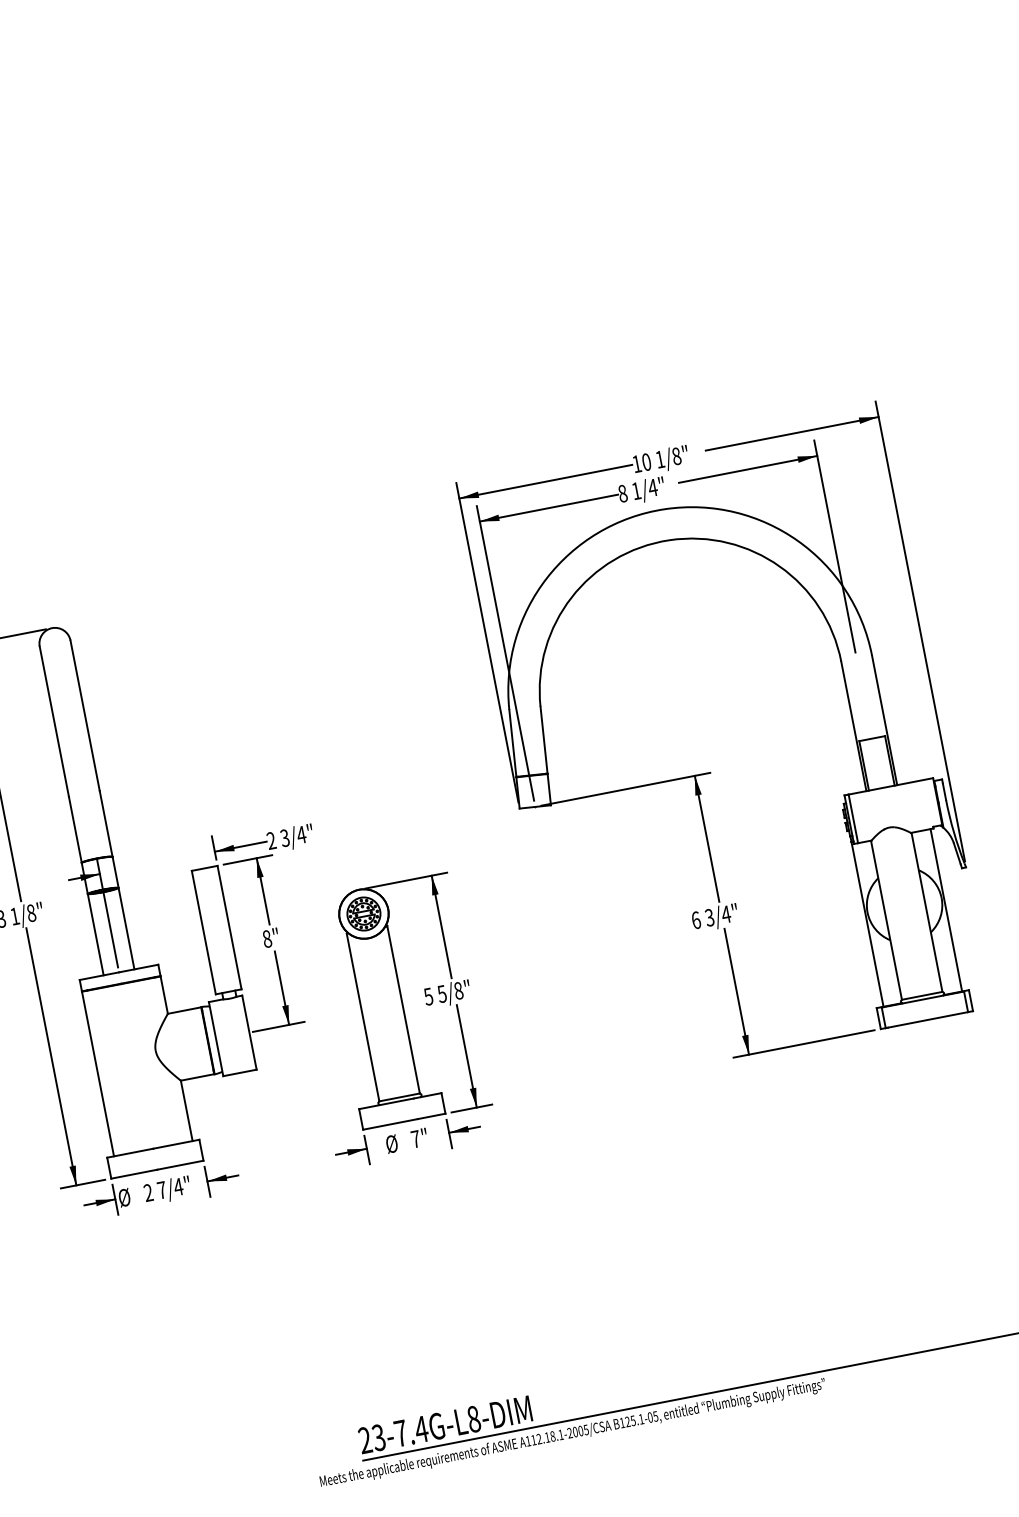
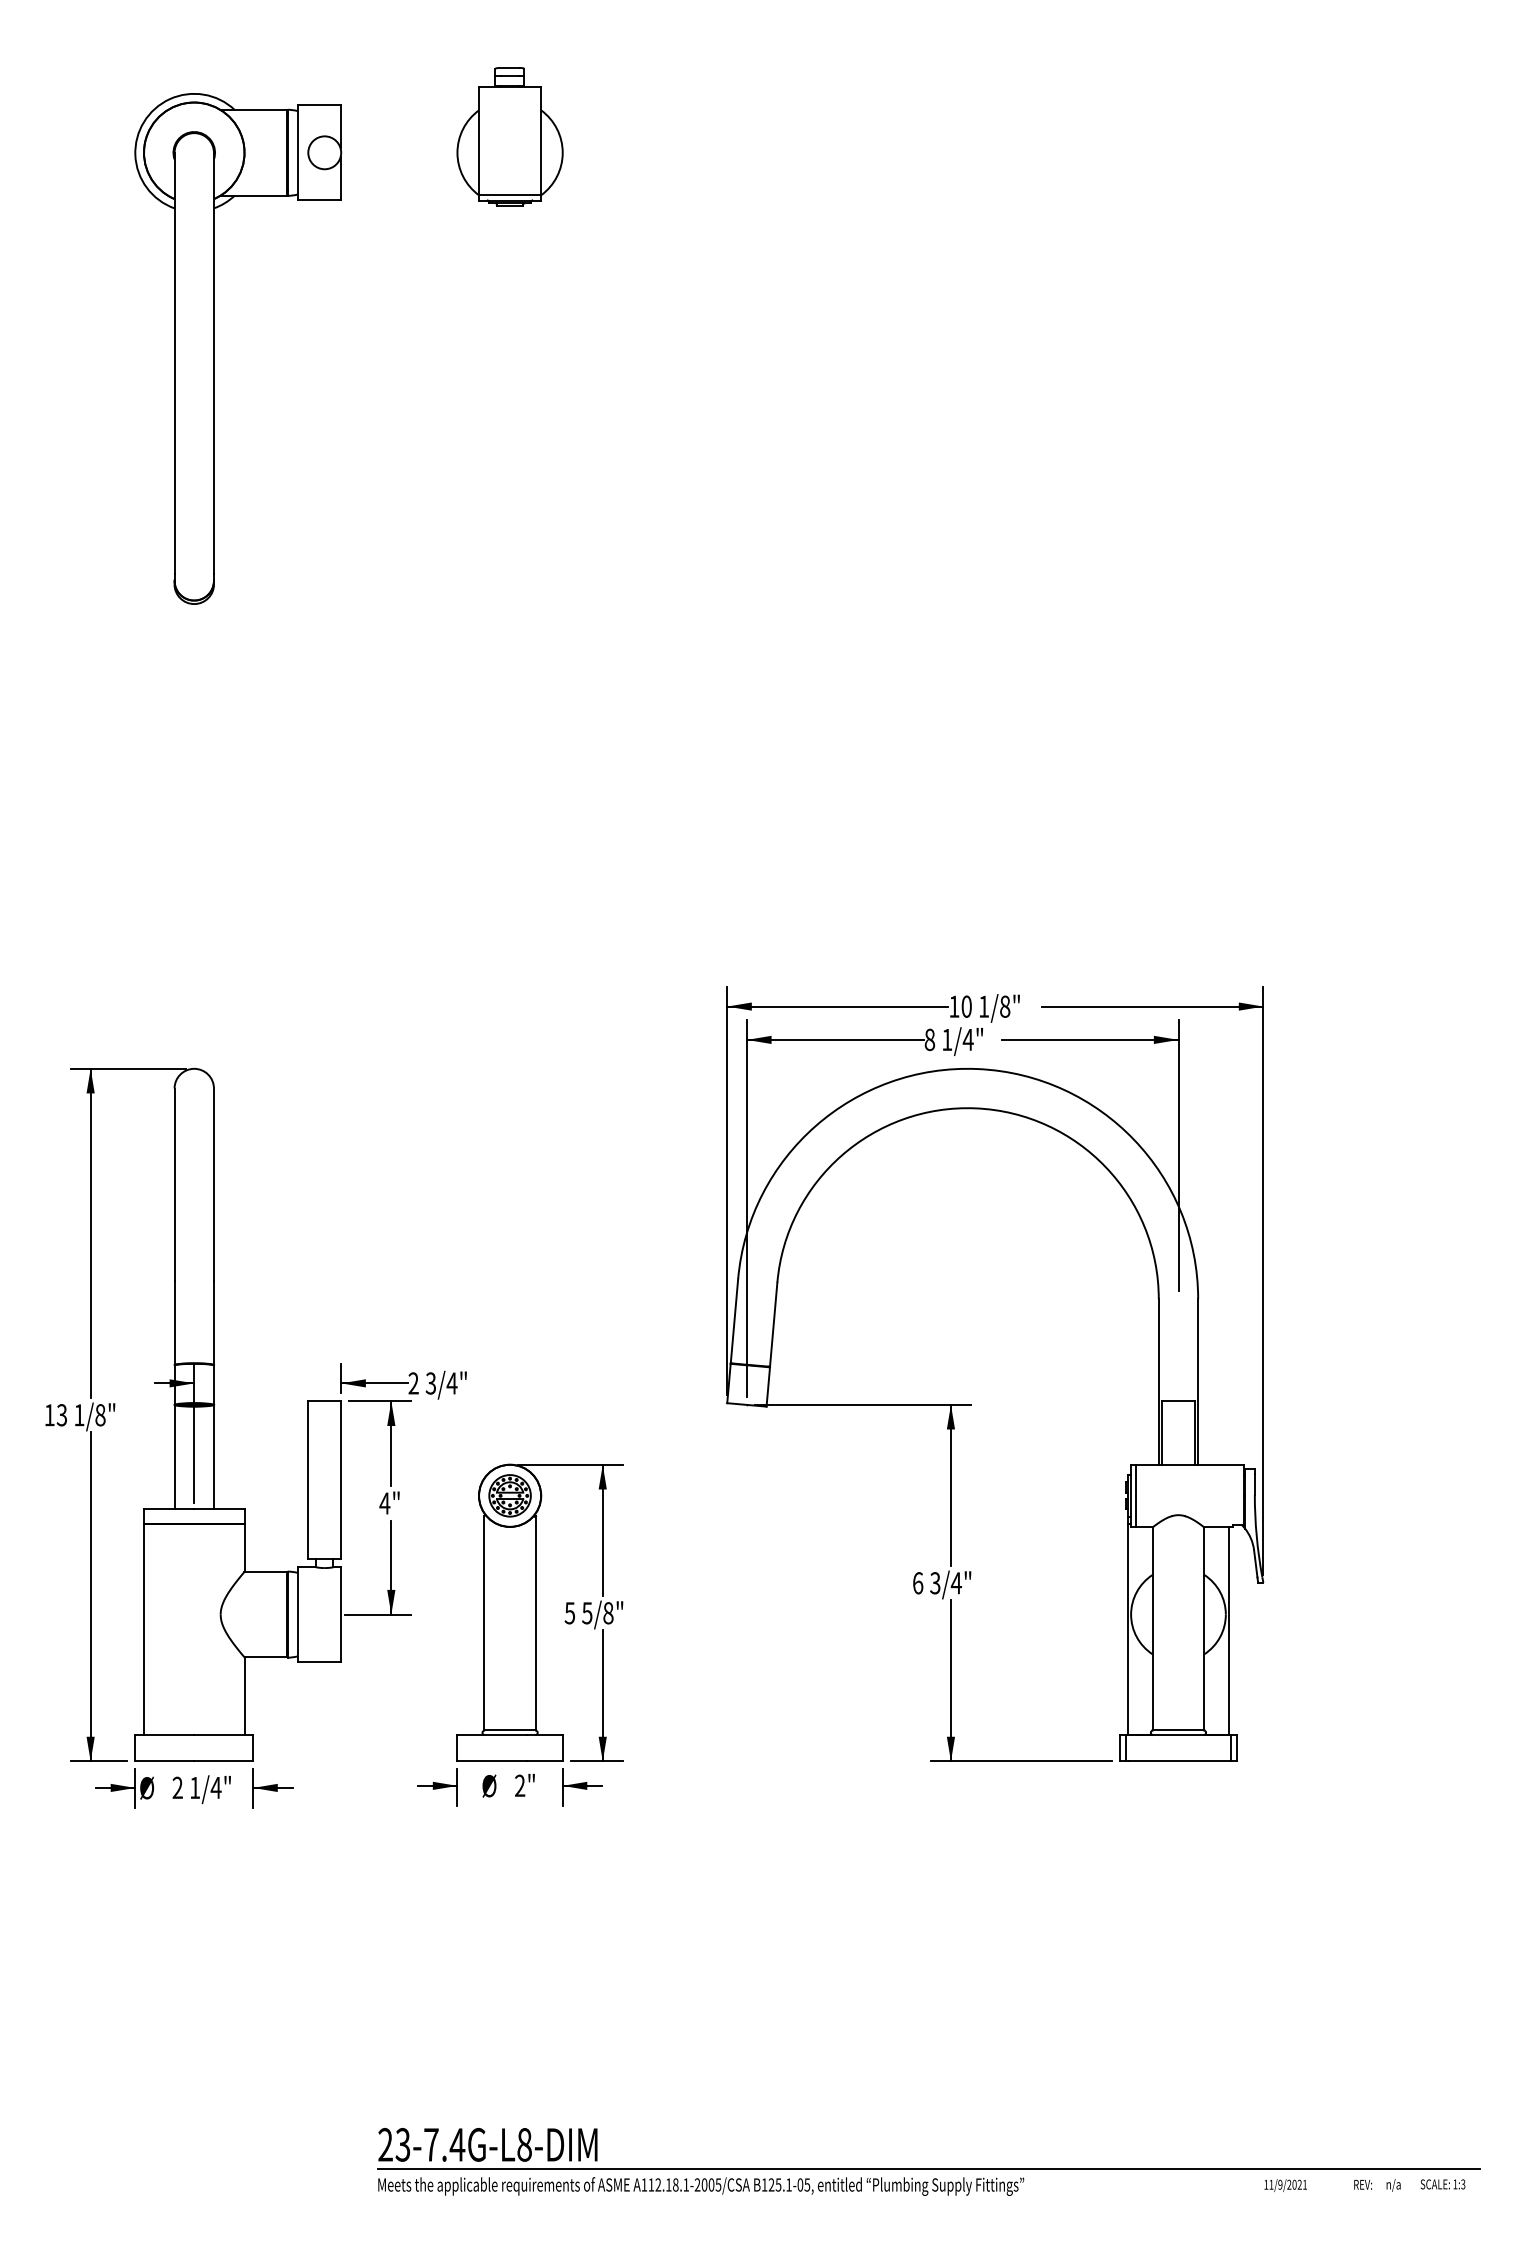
text: (266, 939) -> (384, 1503), 8" -> 4"
text: (416, 1138) -> (520, 1785), 7" -> 2"
text: (162, 1189) -> (195, 1787), 7/4" -> 1/4"
text: (573, 1433) -> (701, 2186), moved

